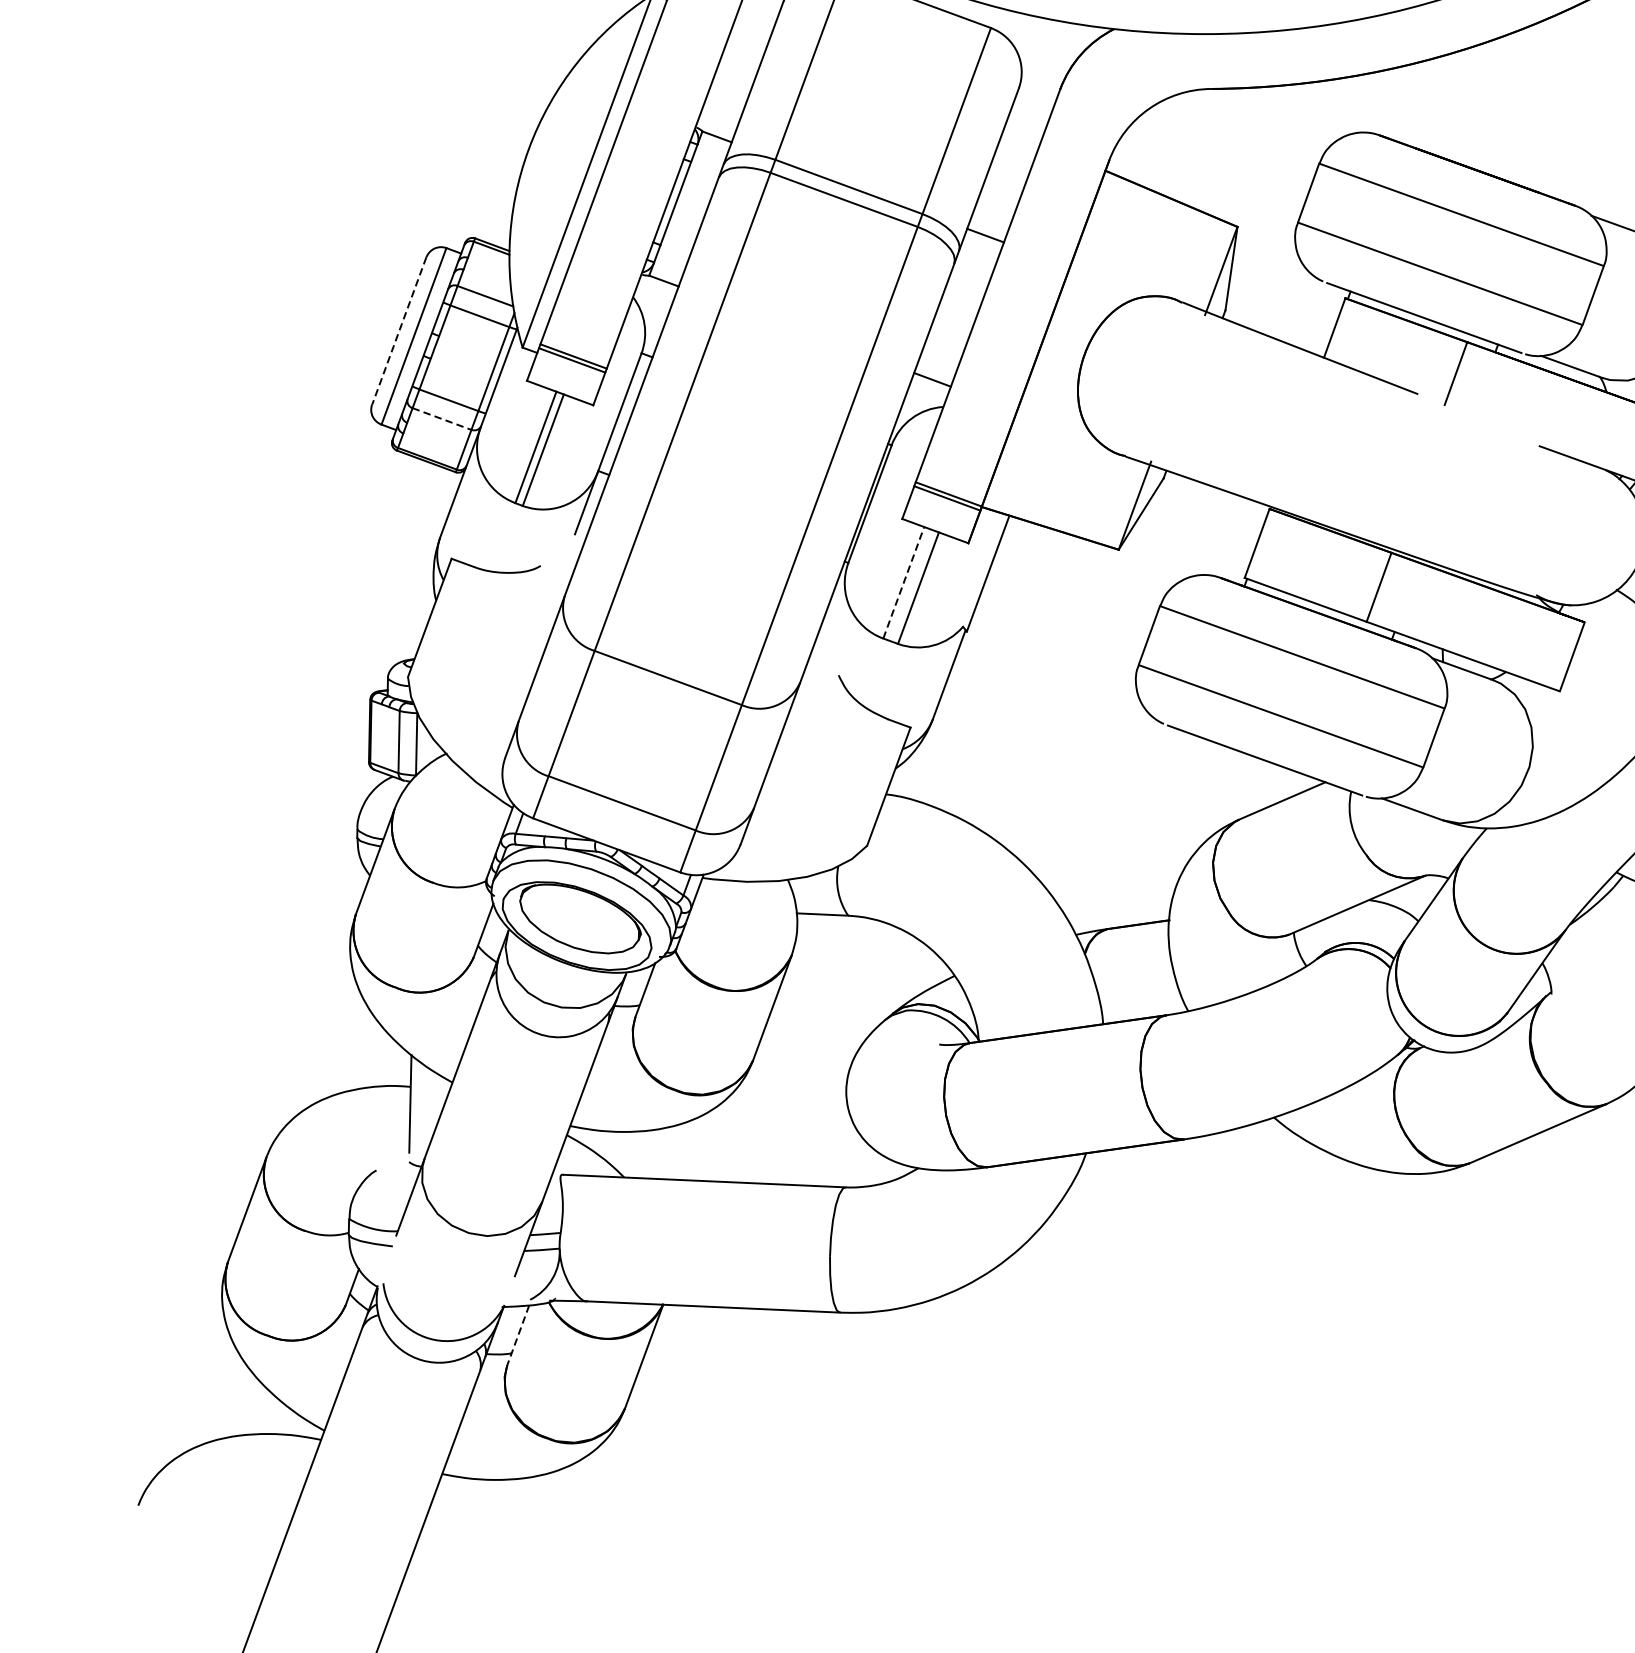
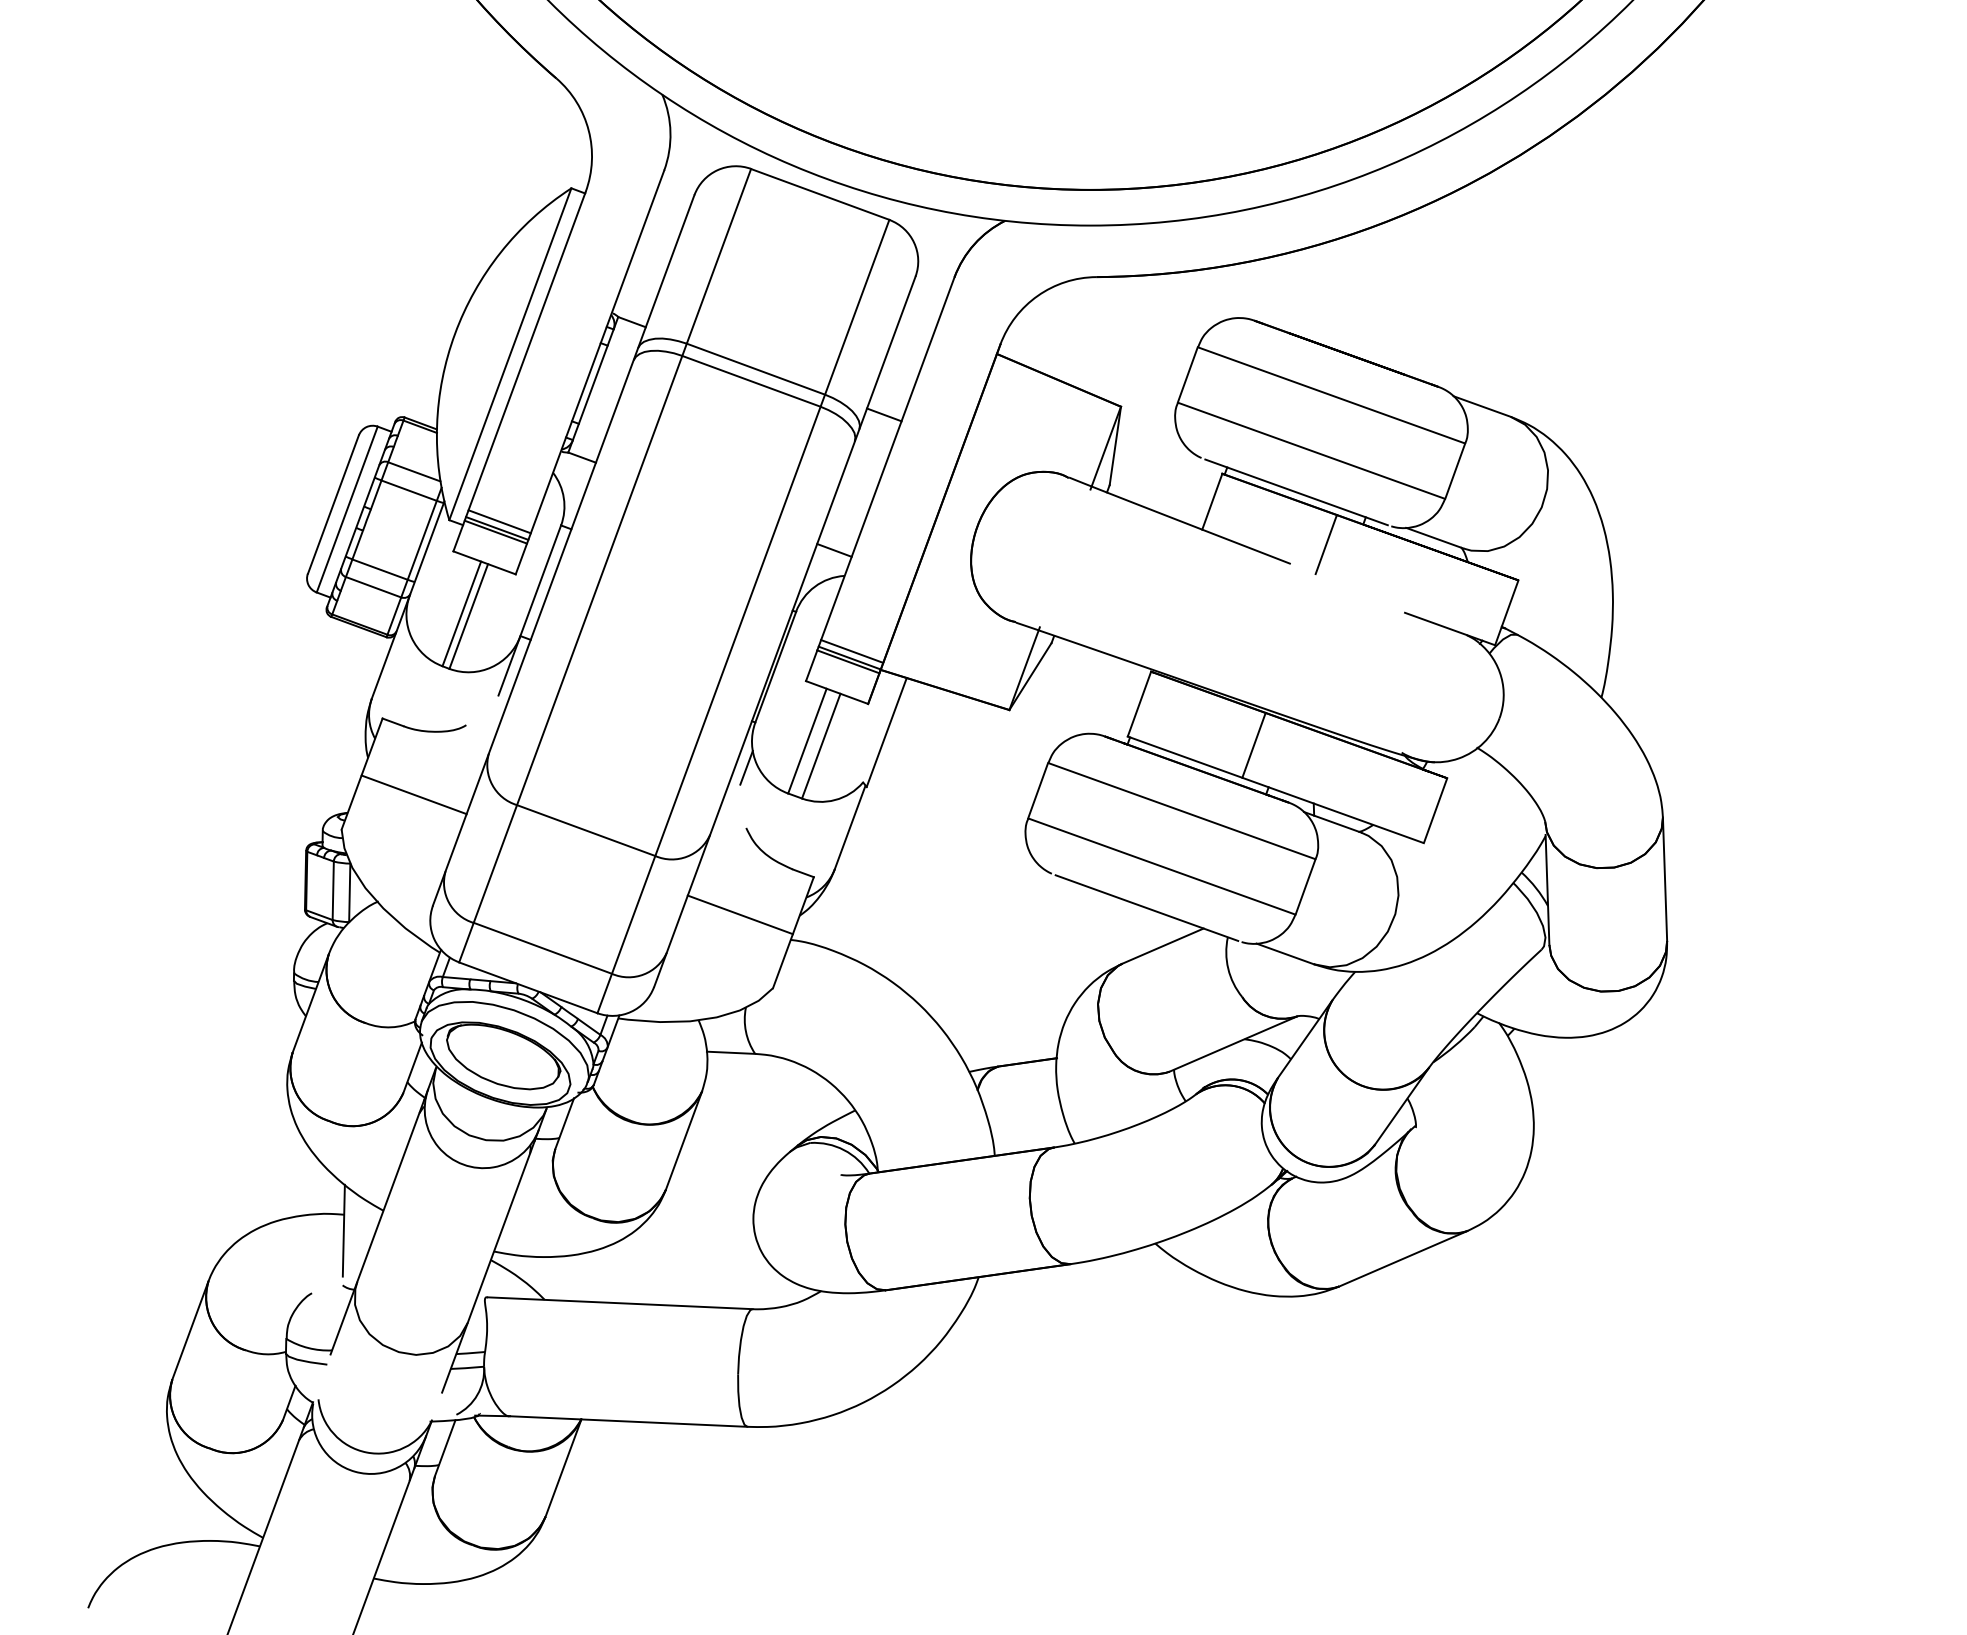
line: (399, 330) -> (333, 504), dashed -> solid
line: (576, 349) -> (499, 521), added
line: (441, 419) -> (373, 587), dashed -> solid
line: (951, 487) -> (852, 651), added
line: (903, 583) -> (807, 741), dashed -> solid
line: (838, 610) -> (746, 767), added
line: (484, 639) -> (413, 794), added
line: (831, 767) -> (739, 914), added
line: (518, 1335) -> (445, 1448), dashed -> solid

